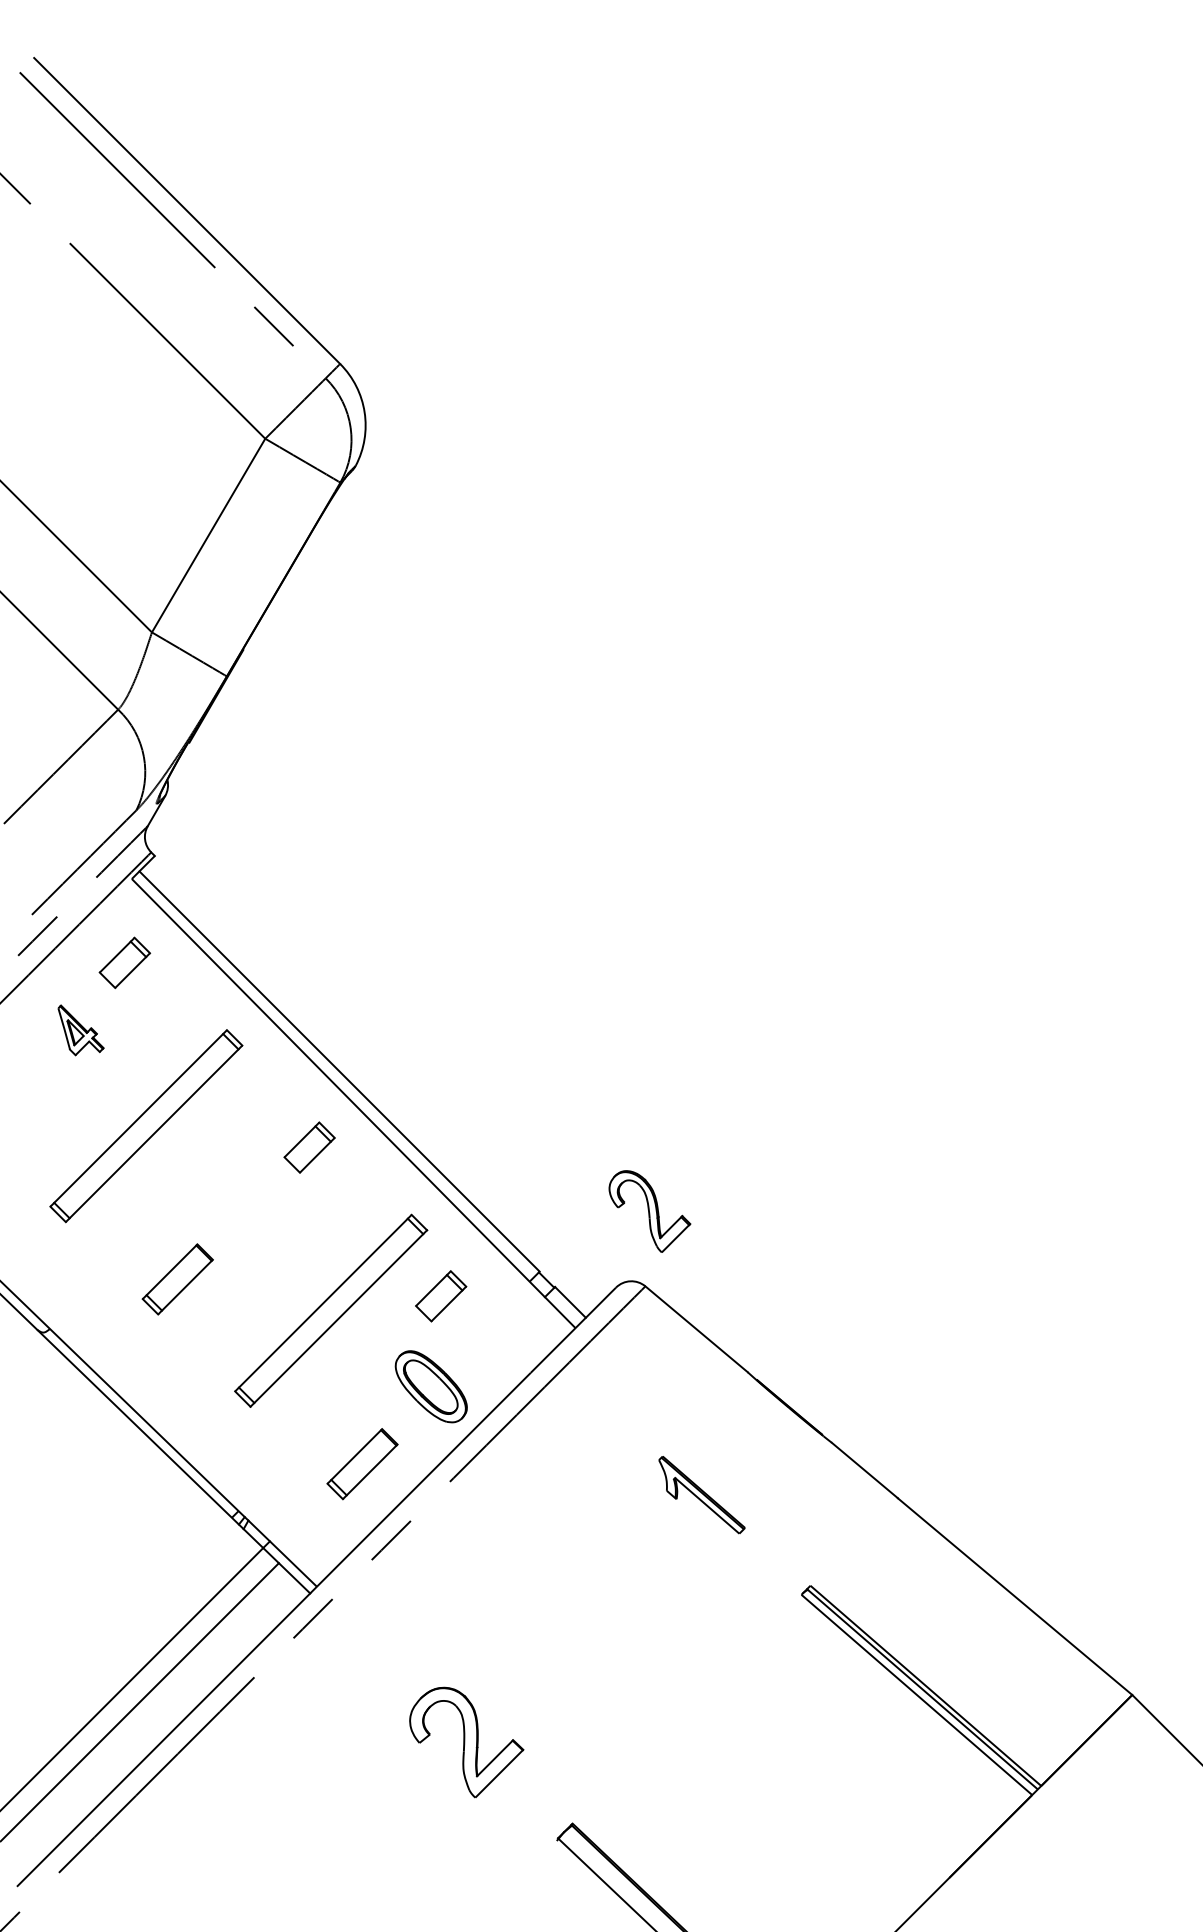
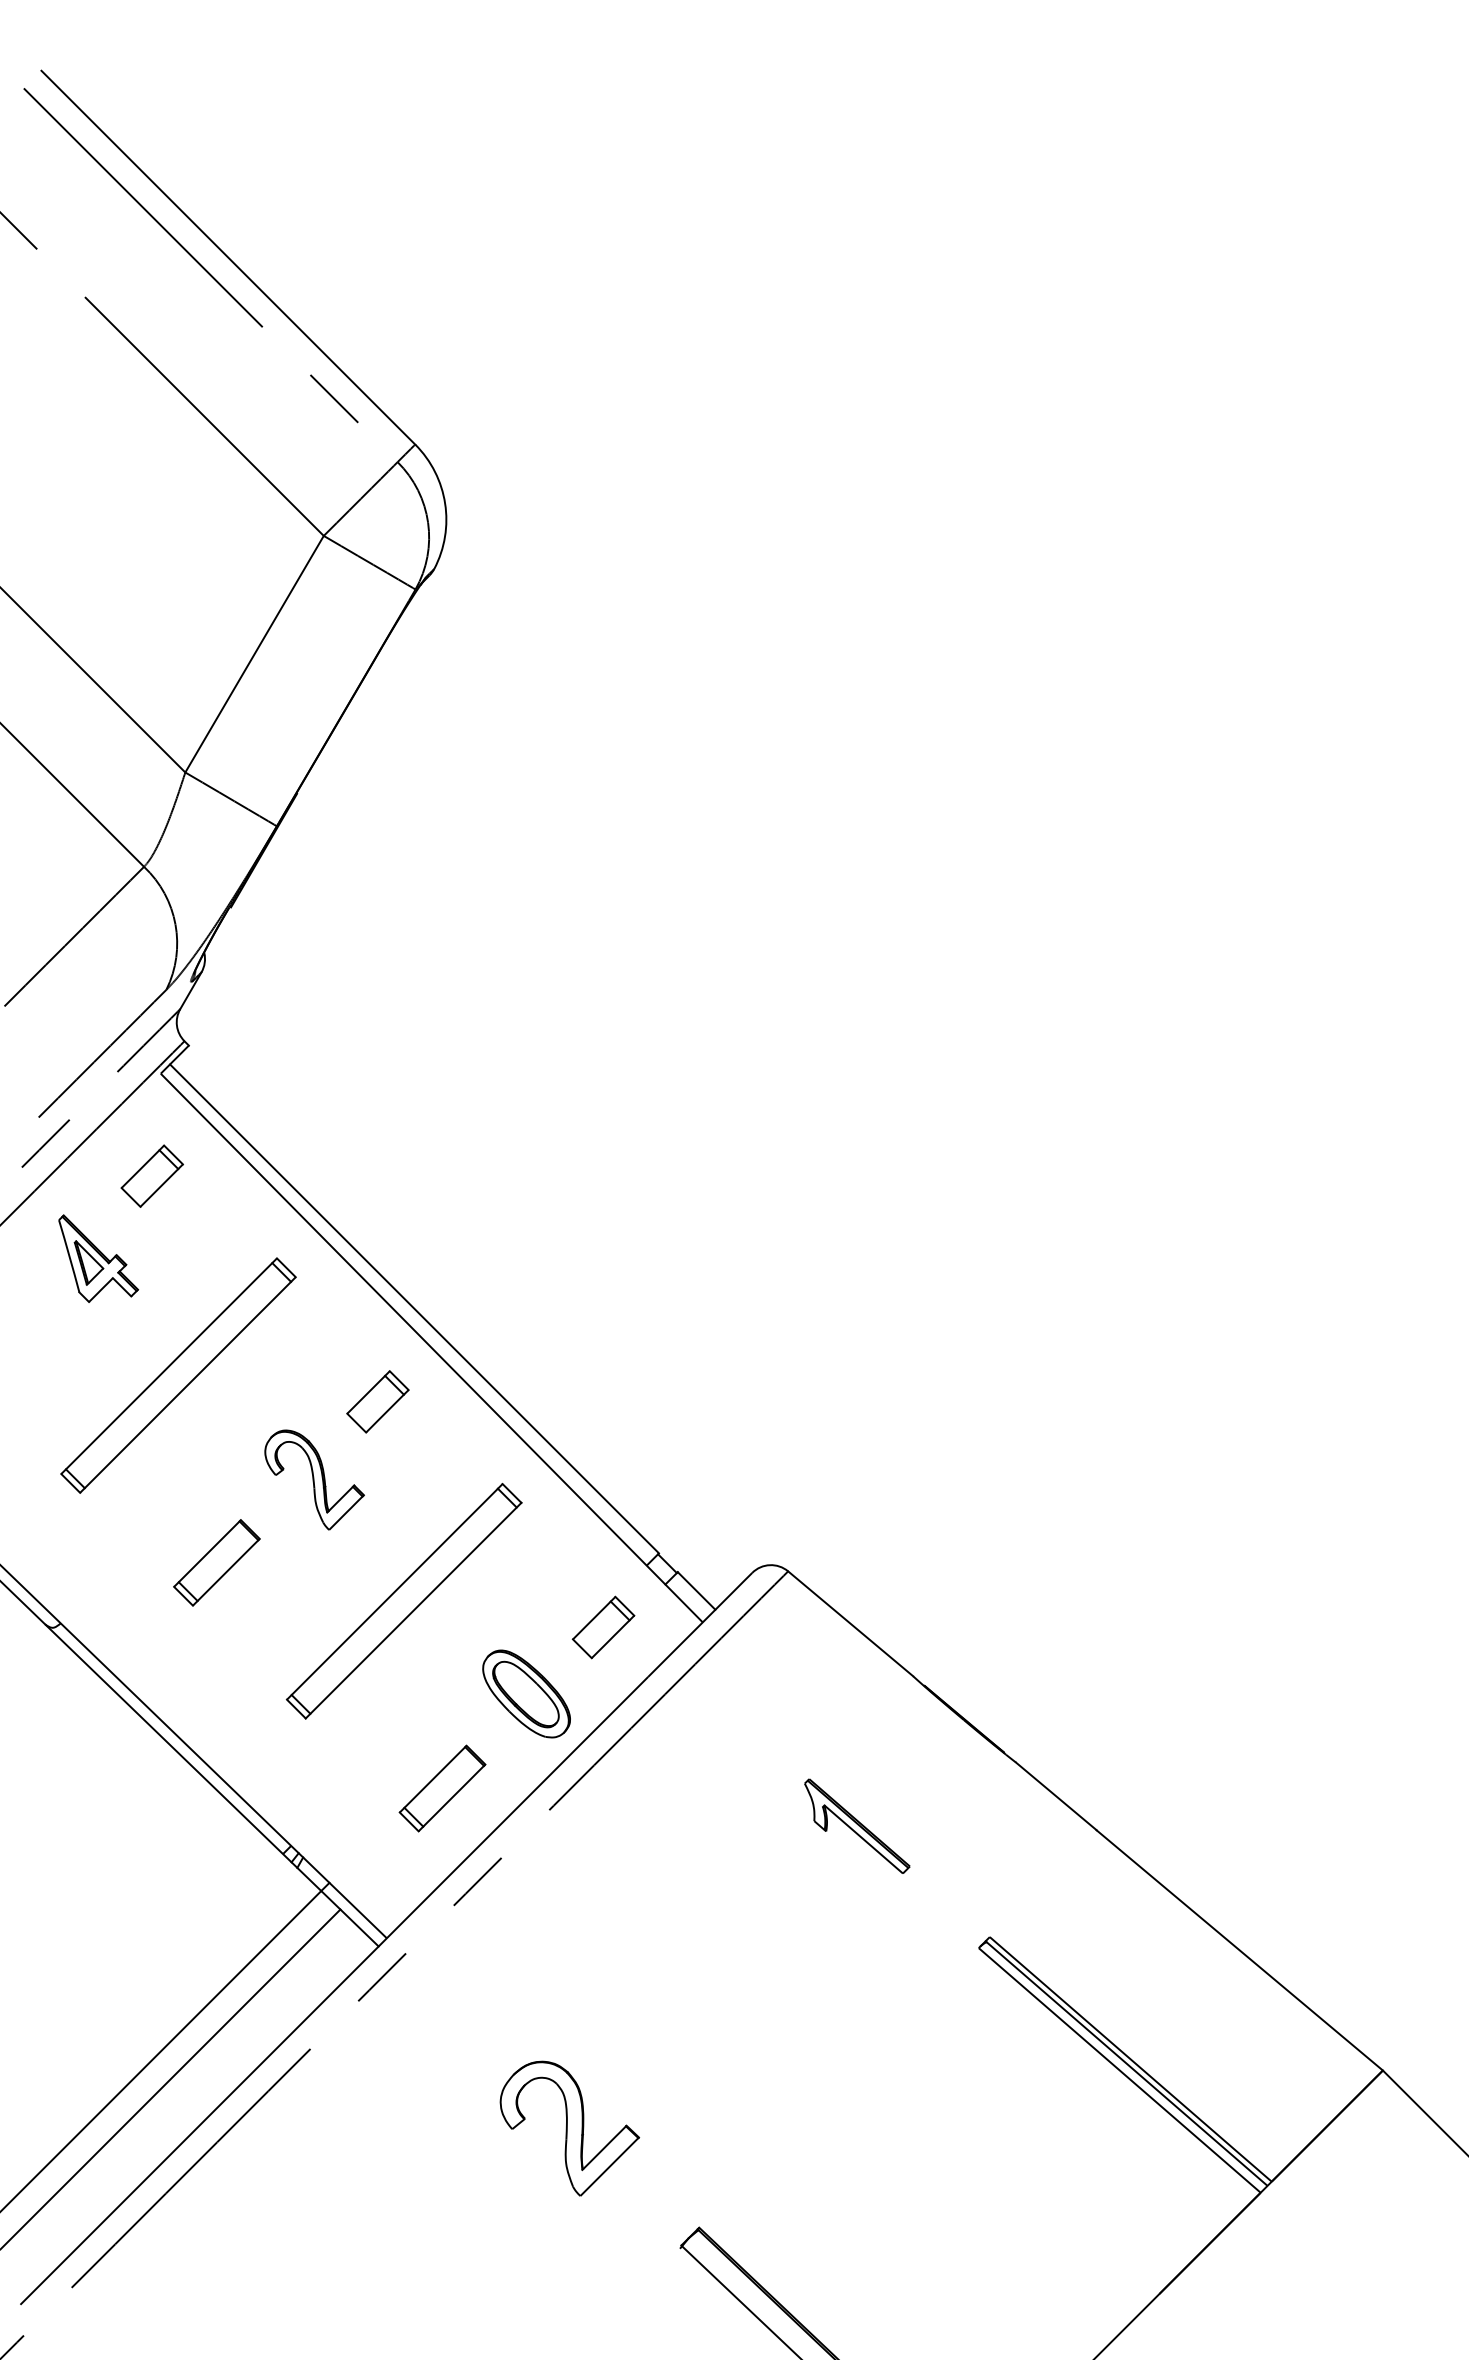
part: (80, 1030) -> (98, 1258), size x1.43
part: (649, 1211) -> (314, 1479), moved
part: (441, 1296) -> (603, 1627), moved

